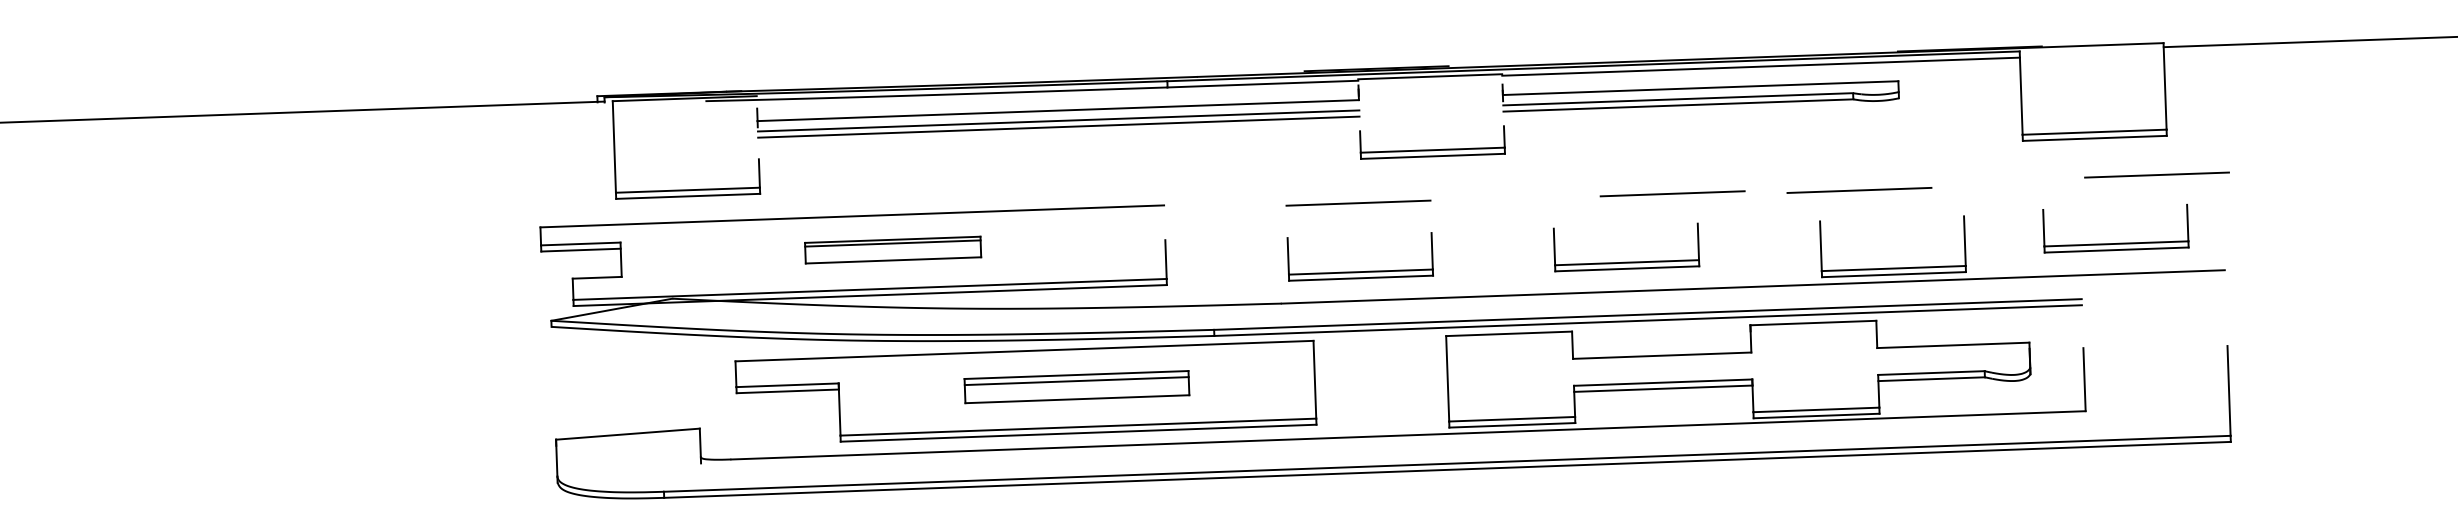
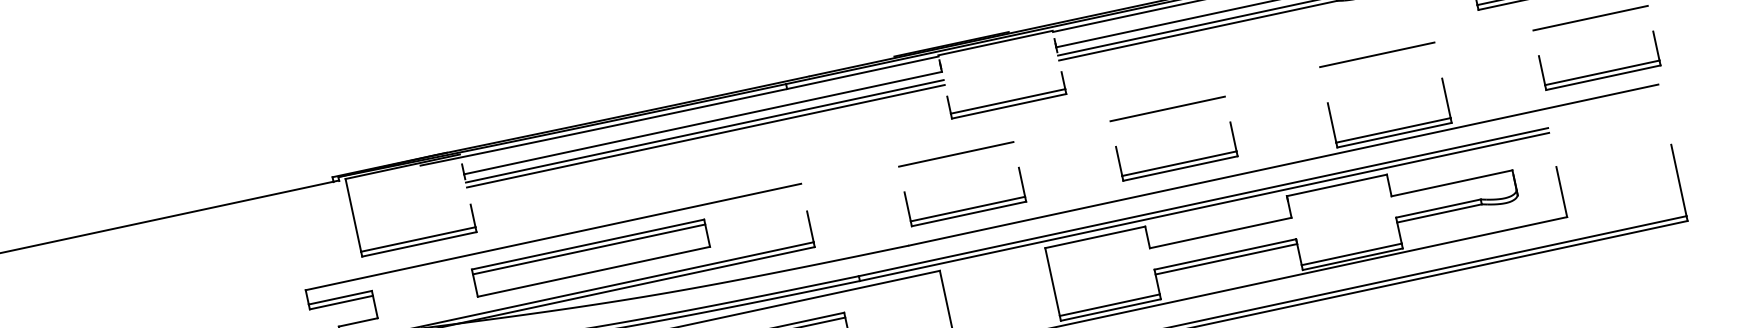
line: (1859, 190) -> (1377, 54), moved
line: (1672, 193) -> (1167, 108), moved
part: (2118, 242) -> (1603, 71), moved
part: (892, 249) -> (590, 257), size x1.67

